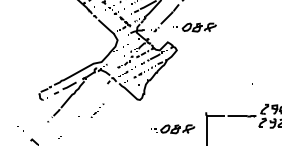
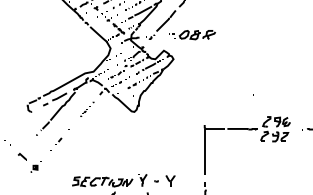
part: (97, 109) -> (87, 108), moved
part: (68, 126) -> (58, 140), added
part: (173, 129) -> (169, 143), removed

